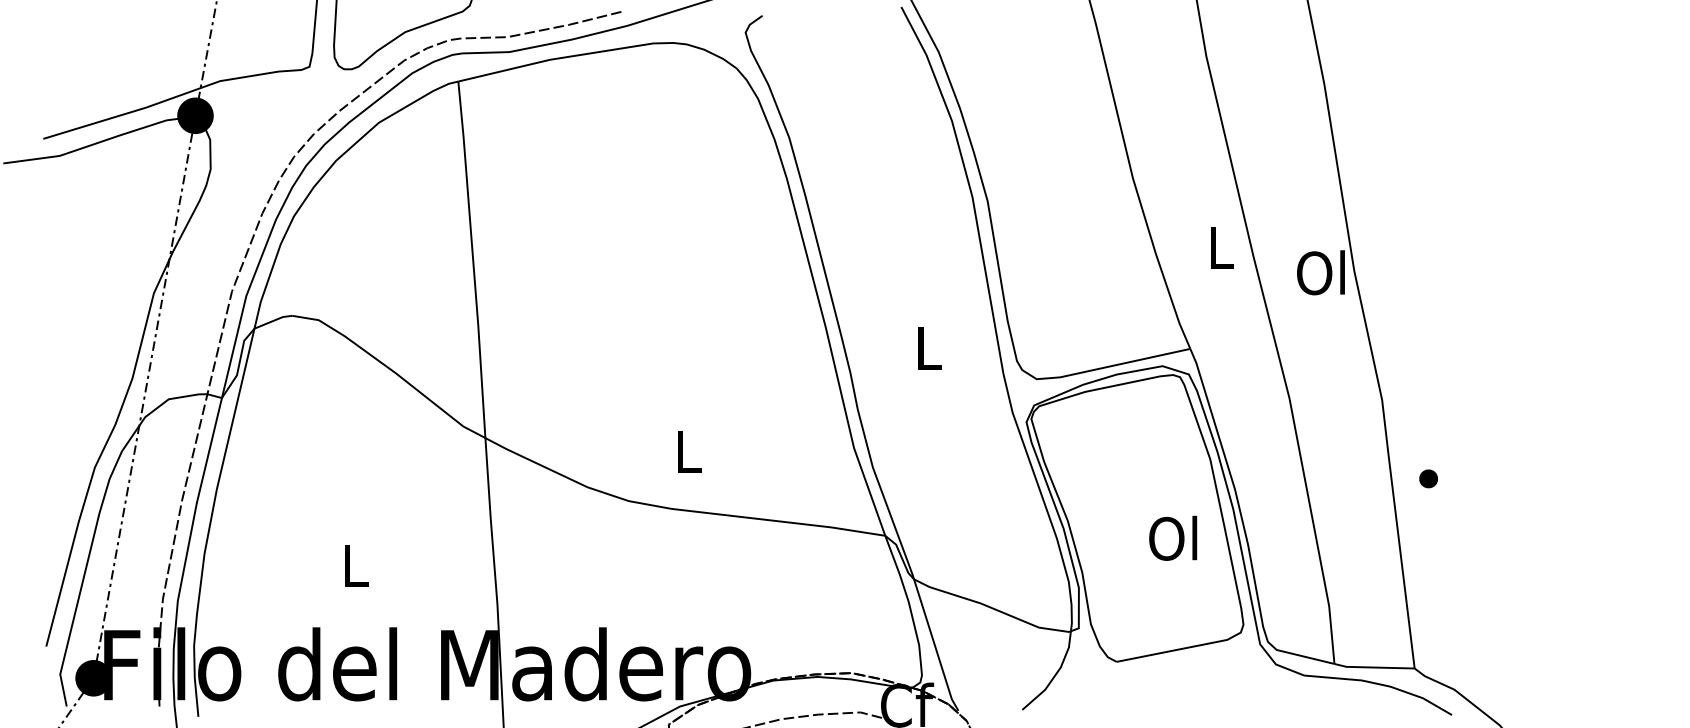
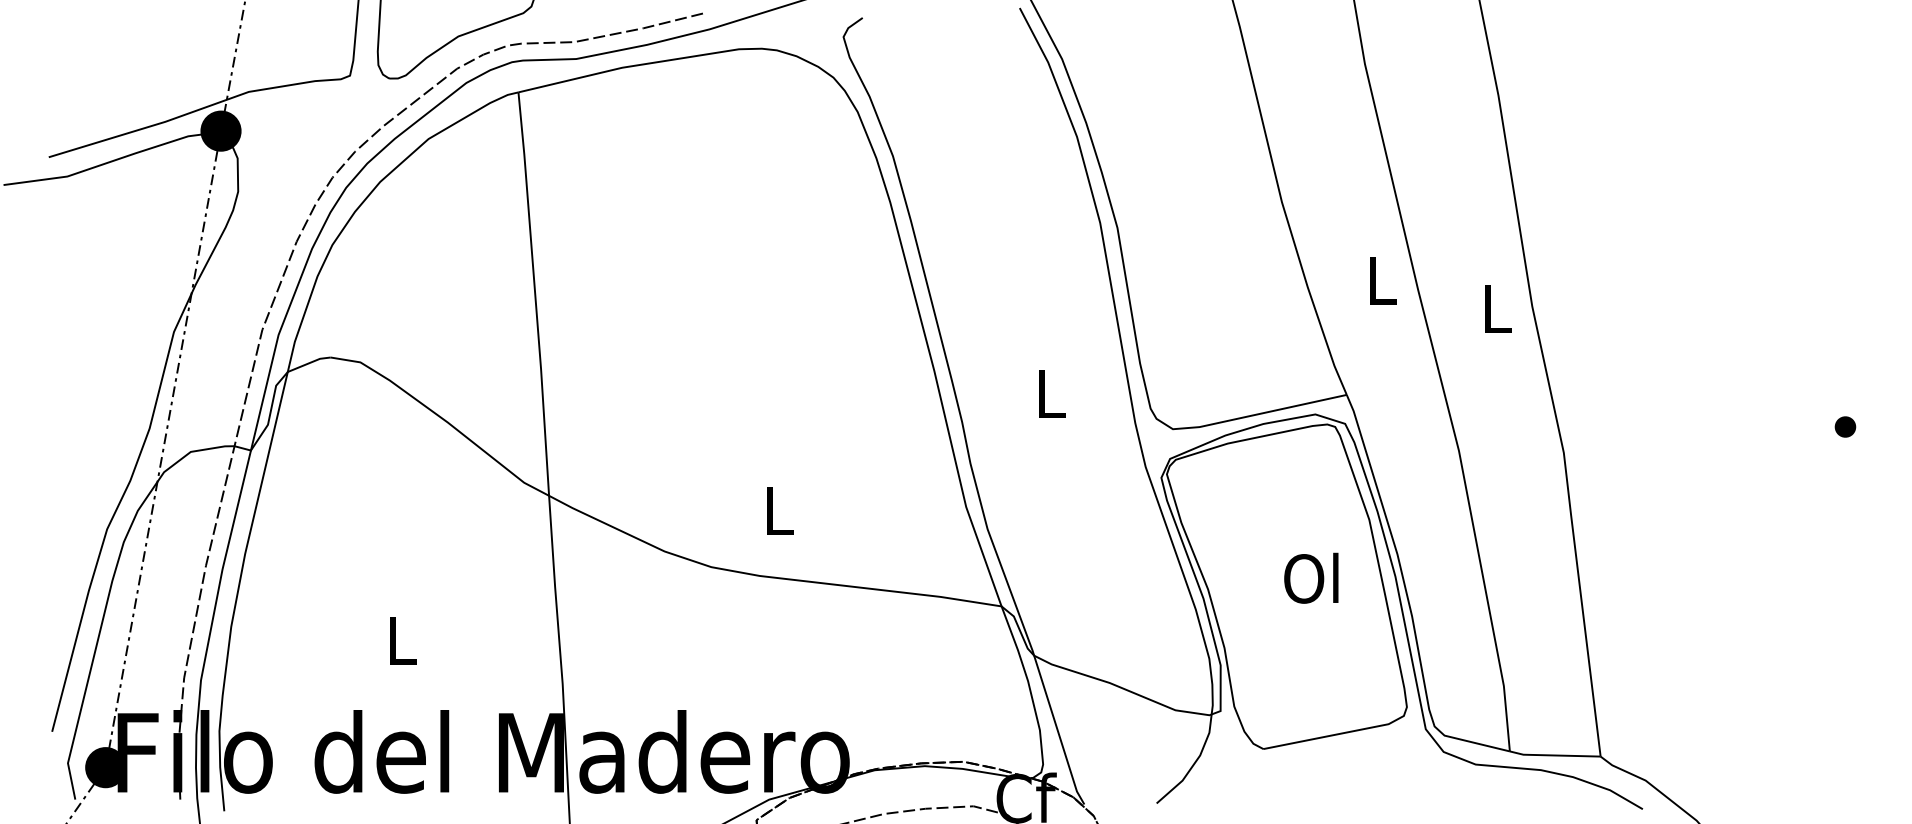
text: (1320, 272) -> (1494, 308), Ol -> L
part: (1428, 478) -> (1845, 426), moved
text: (1173, 537) -> (1311, 577), moved

